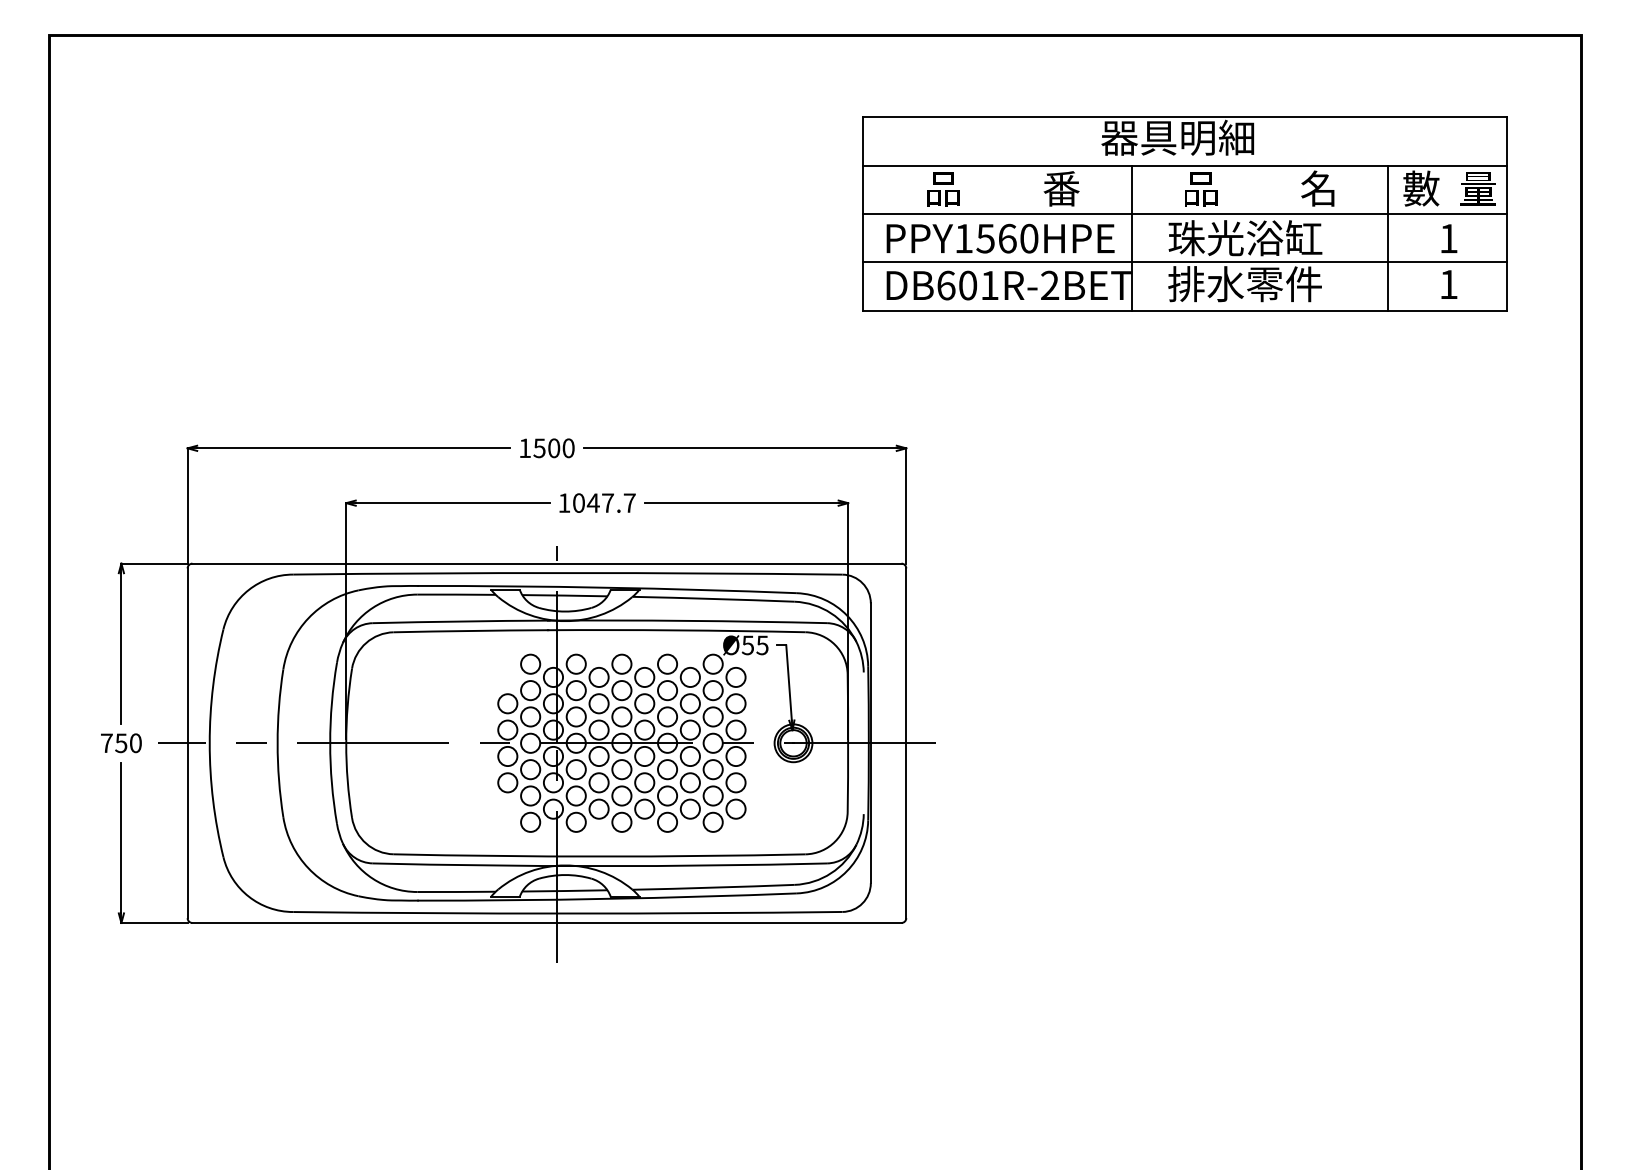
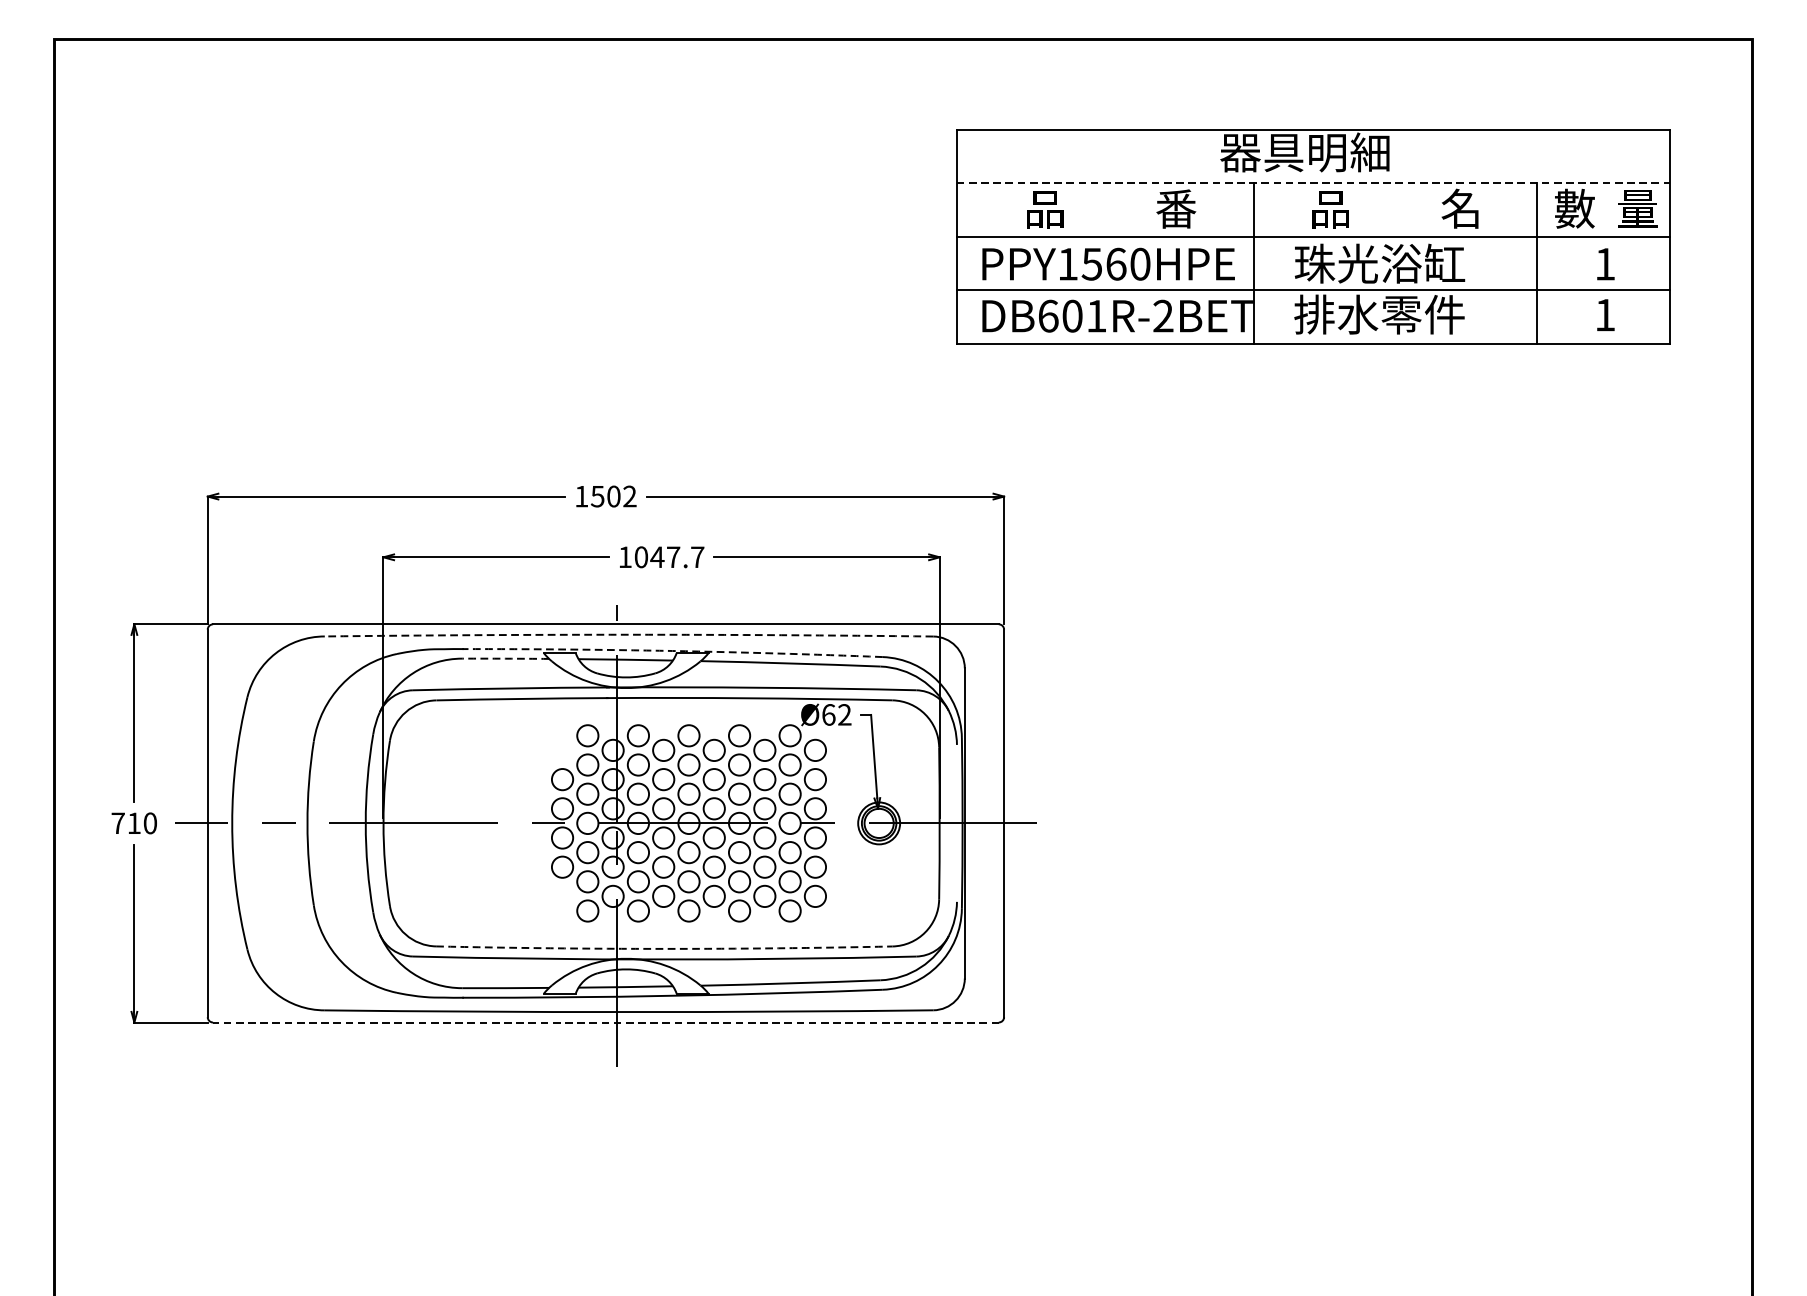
line: (1185, 165) -> (1313, 183), solid -> dashed
text: (568, 448) -> (629, 496), 1500 -> 1502
arc: (567, 573) -> (628, 635), solid -> dashed
arc: (607, 587) -> (673, 650), solid -> dashed
arc: (456, 594) -> (505, 658), solid -> dashed
text: (754, 645) -> (835, 715), 55 -> 62
text: (121, 743) -> (134, 823), 750 -> 710
arc: (599, 856) -> (664, 948), solid -> dashed
line: (547, 922) -> (606, 1021), solid -> dashed

